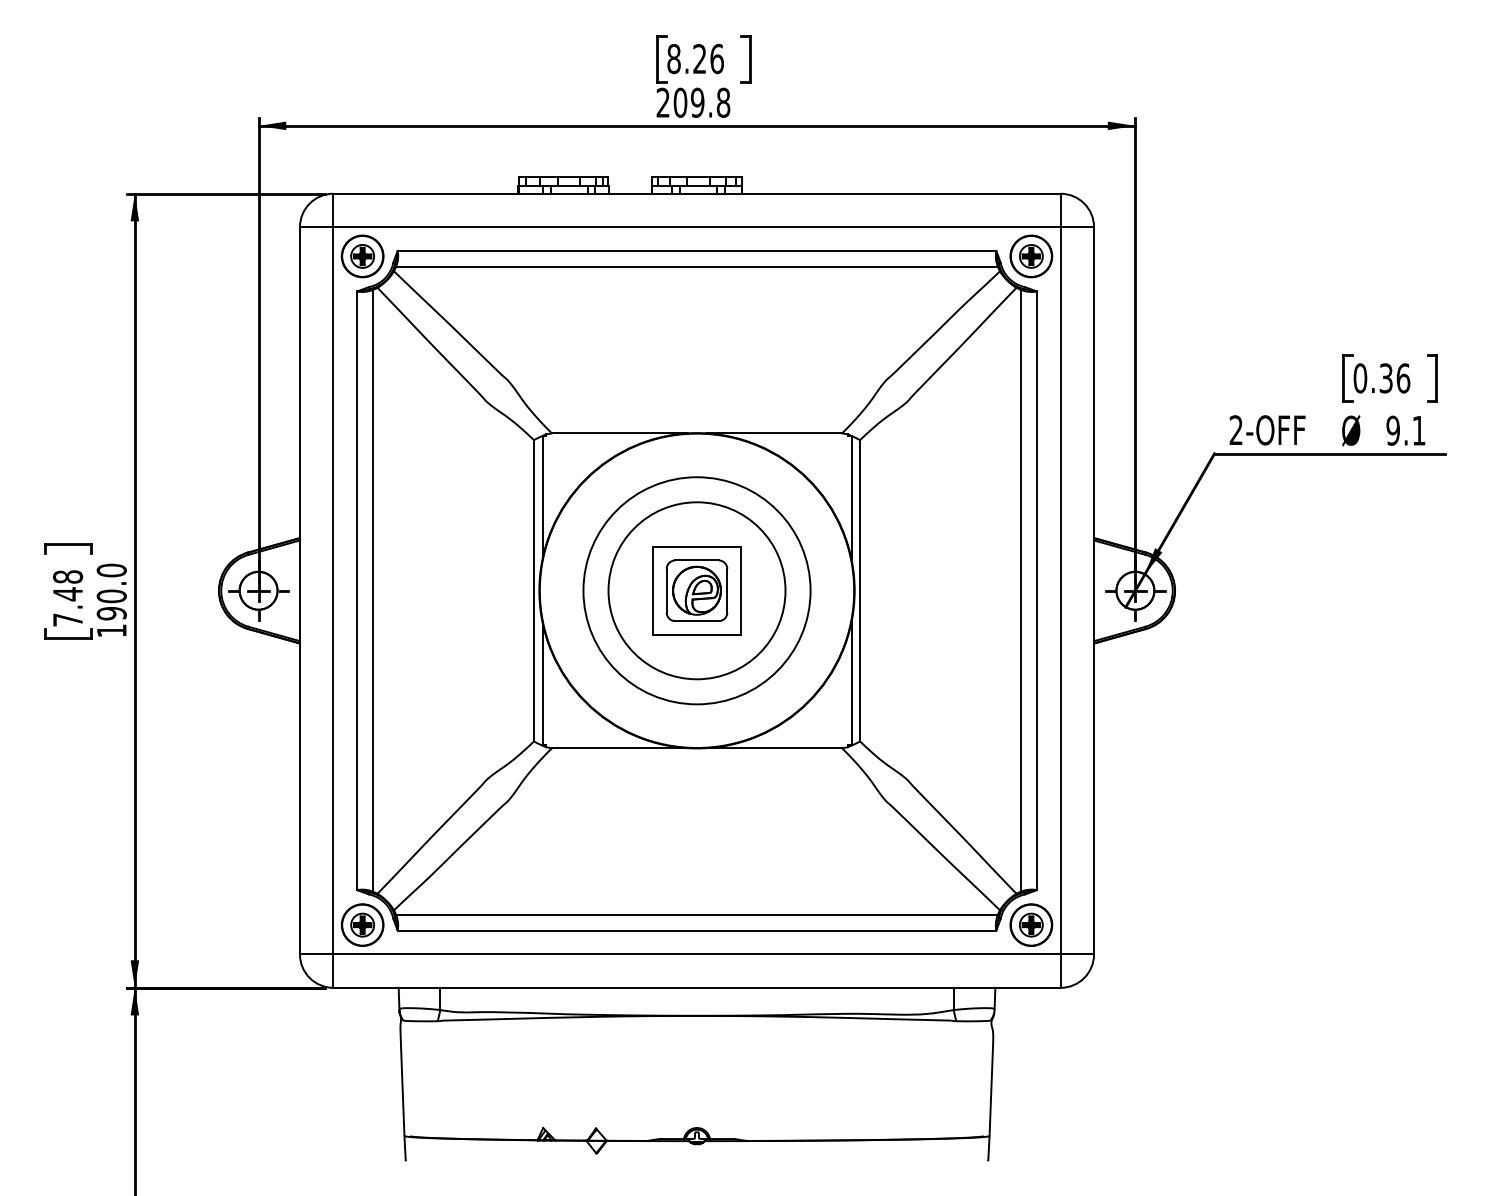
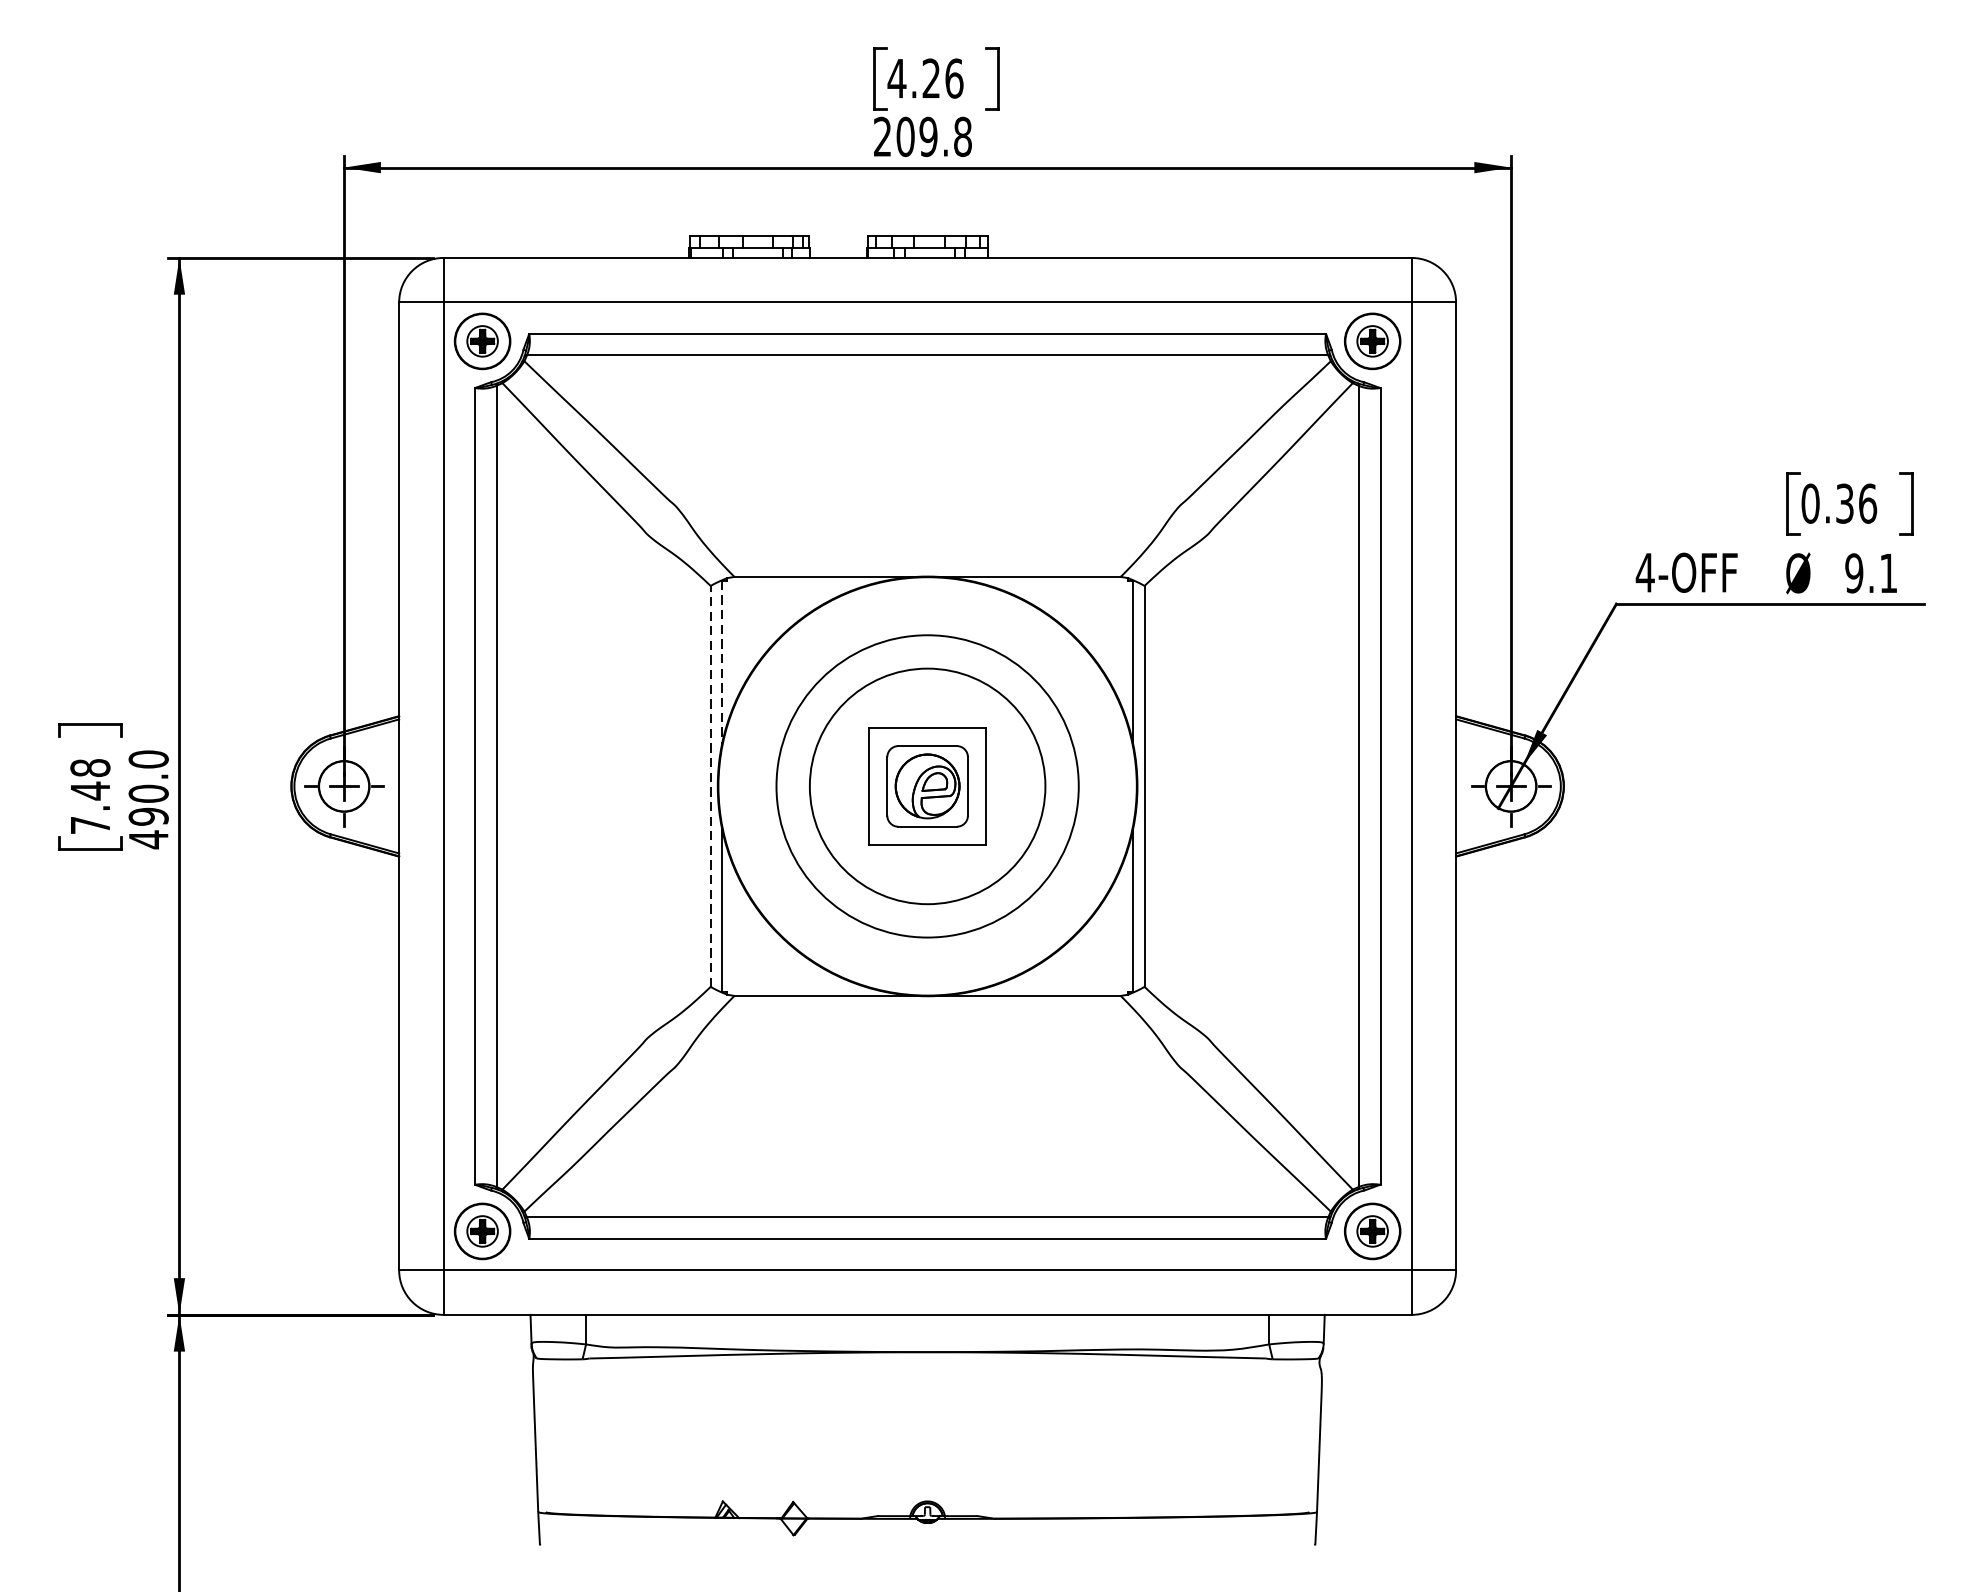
text: (673, 58) -> (896, 77), 8.26 -> 4.26
text: (1236, 429) -> (1645, 571), 2-OFF -> 4-OFF
line: (542, 498) -> (721, 663), solid -> dashed
line: (534, 590) -> (711, 786), solid -> dashed
text: (111, 630) -> (148, 839), 190.0 -> 490.0

